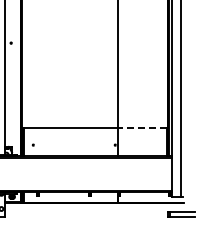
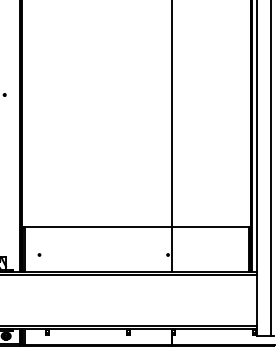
line: (141, 127) -> (209, 227), dashed -> solid

